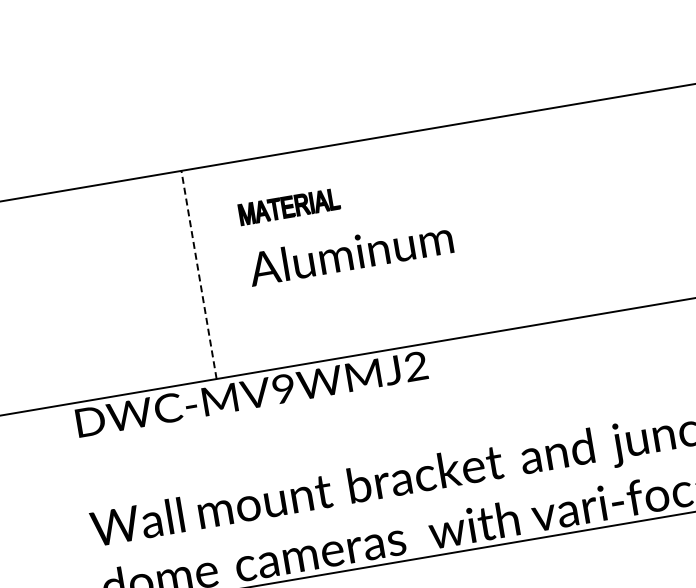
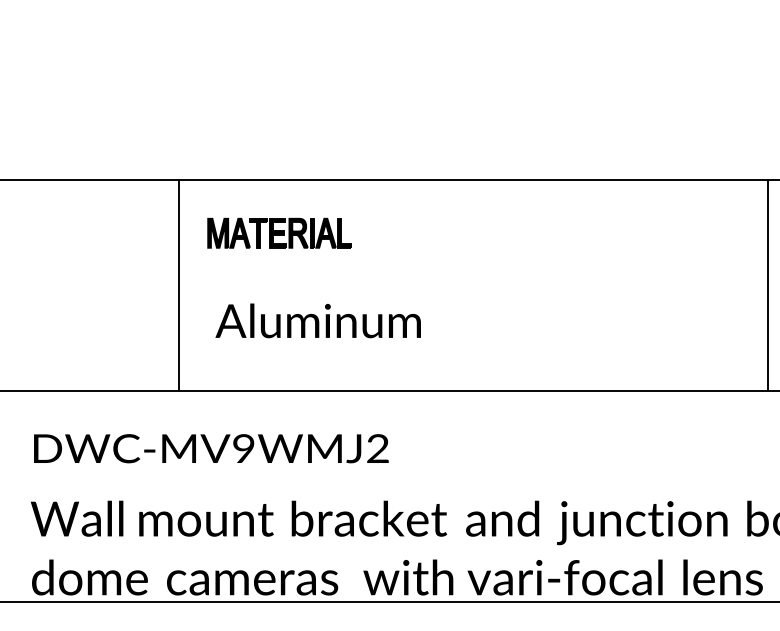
part: (289, 206) -> (279, 232), size x1.43
text: (349, 252) -> (317, 320), moved
line: (199, 275) -> (179, 285), dashed -> solid
text: (251, 394) -> (211, 448), moved

